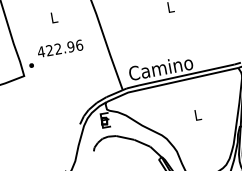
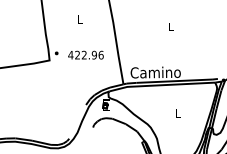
text: (59, 47) -> (85, 54), moved

